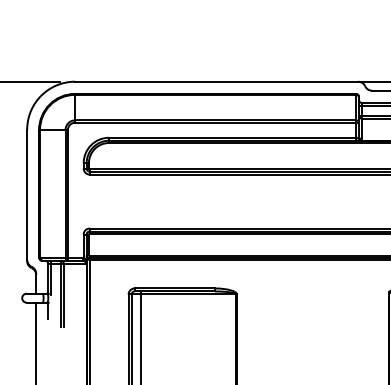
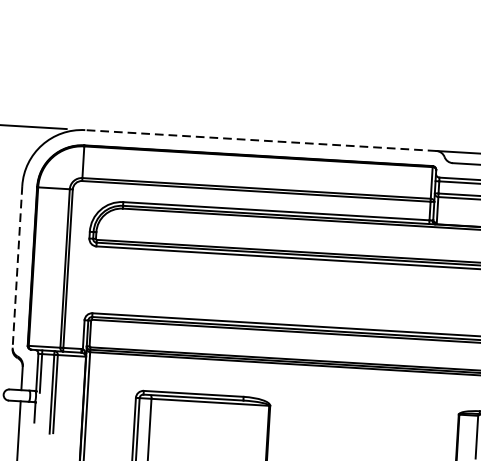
line: (216, 81) -> (260, 140), solid -> dashed
line: (27, 195) -> (17, 267), solid -> dashed

